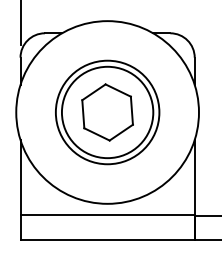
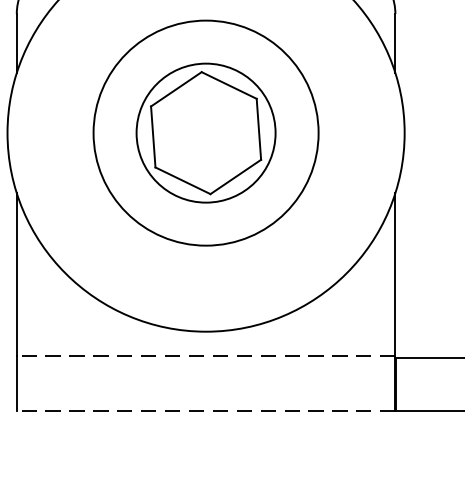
circle: (107, 112) -> (205, 133), size x0.7
line: (107, 214) -> (205, 354), solid -> dashed
line: (107, 240) -> (205, 411), solid -> dashed

